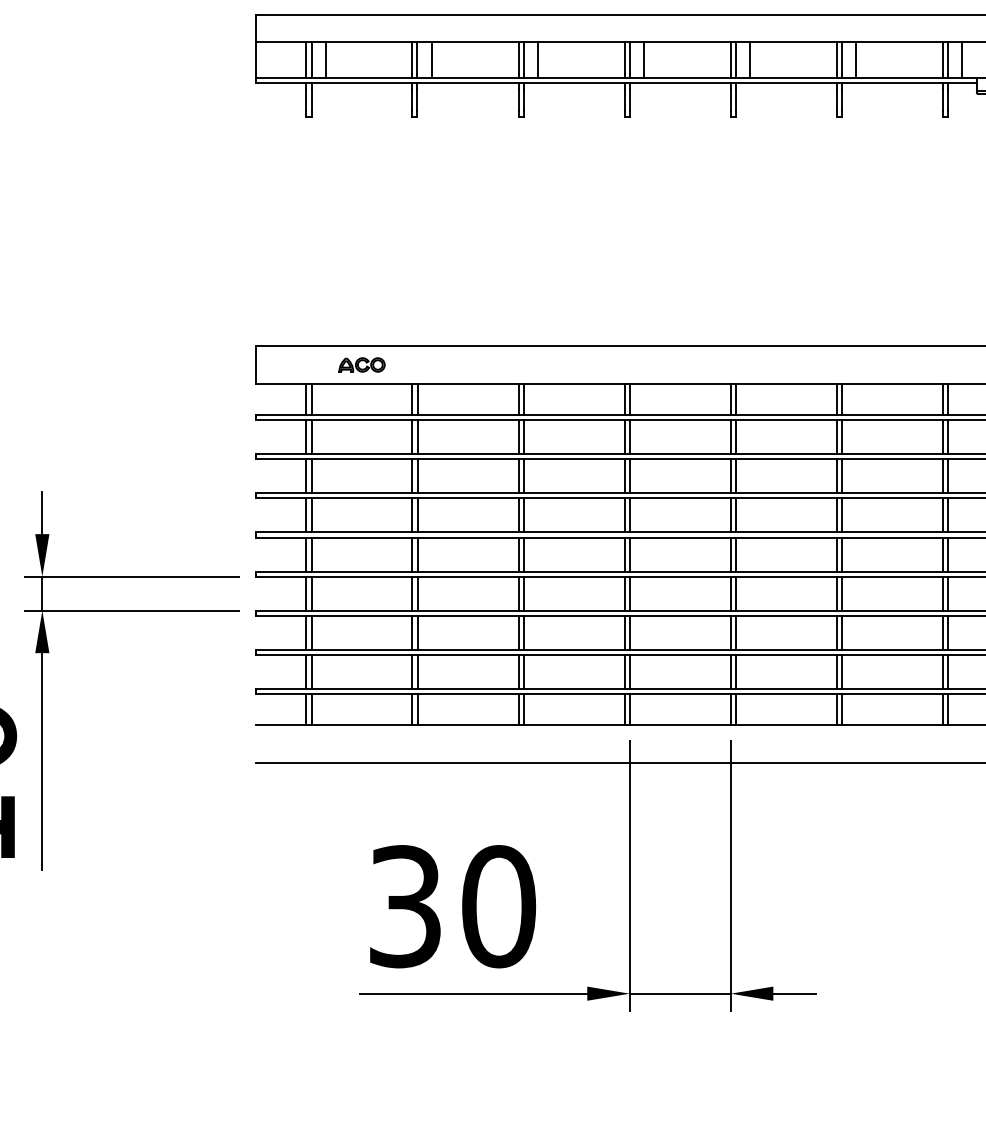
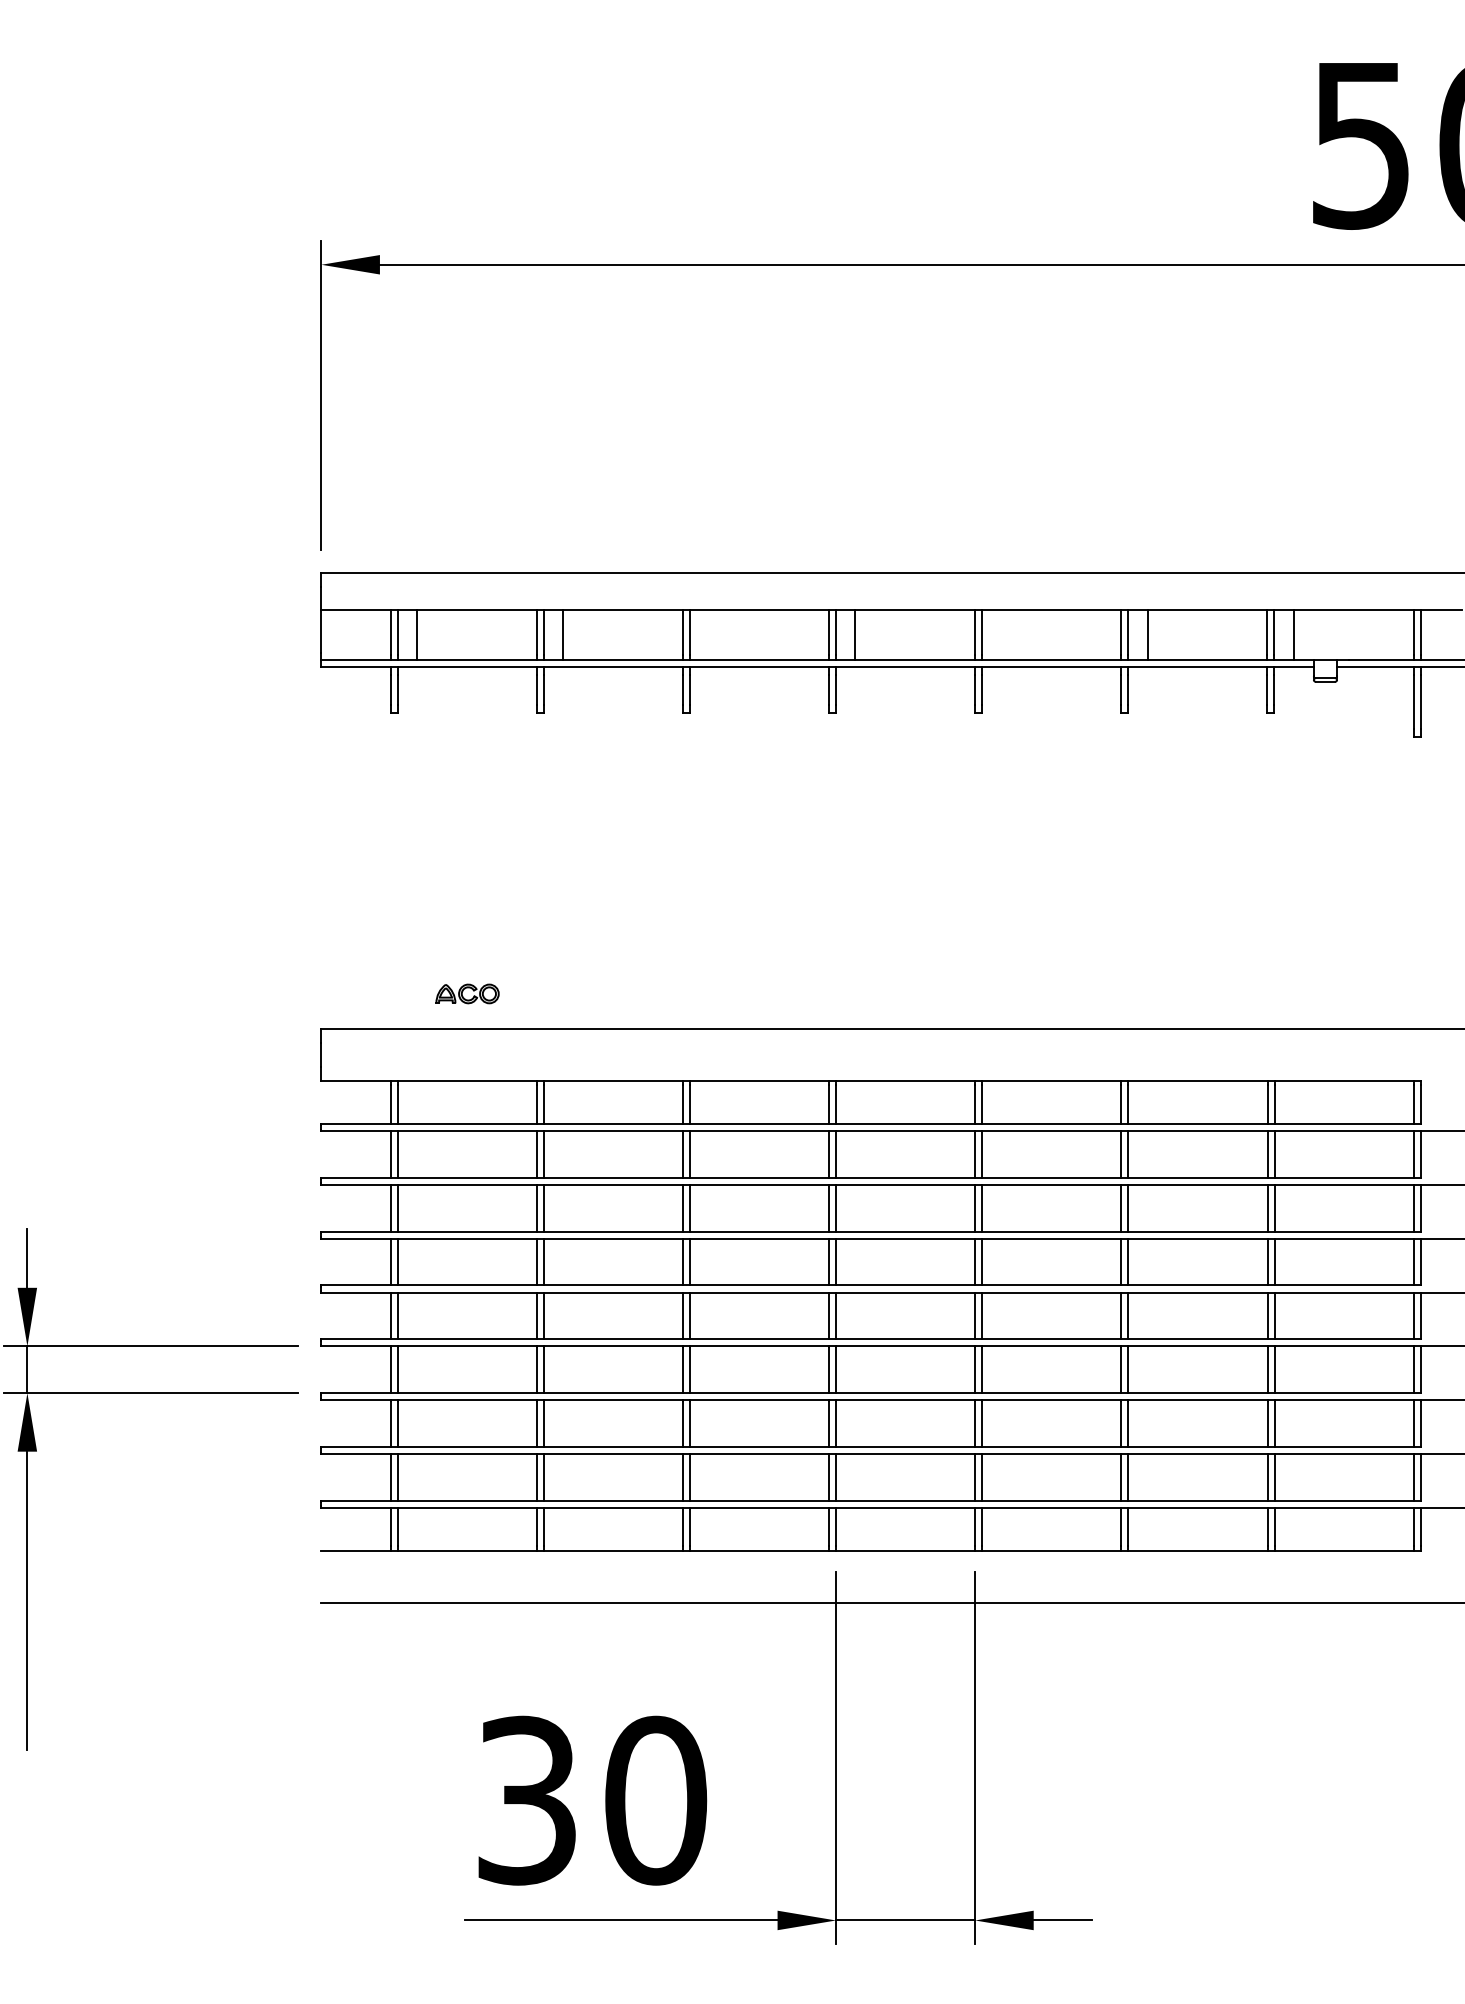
line: (537, 59) -> (709, 634), removed
line: (749, 59) -> (1001, 634), removed
part: (362, 364) -> (467, 993), moved

